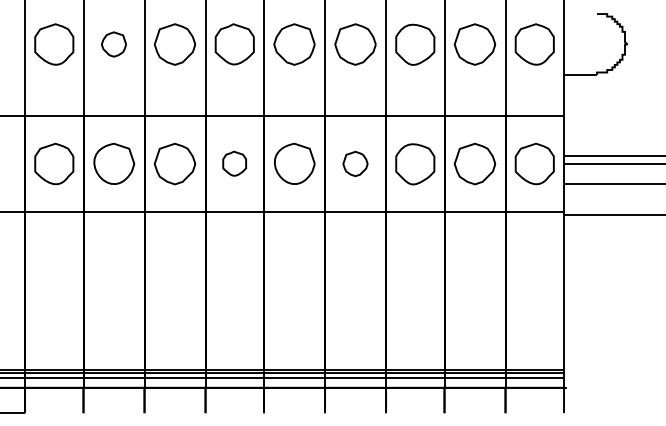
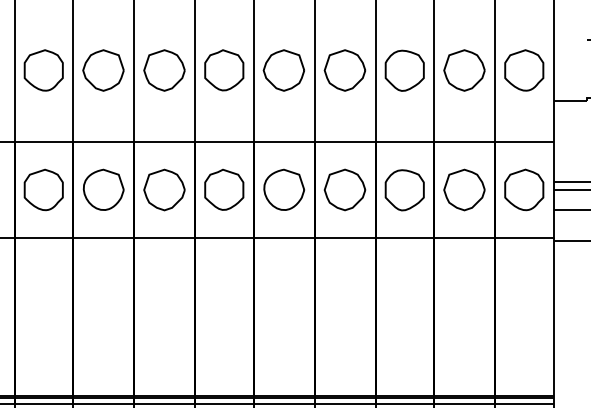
part: (113, 44) -> (102, 70), size x1.67
part: (234, 163) -> (223, 189), size x1.67
part: (355, 163) -> (344, 189), size x1.67

